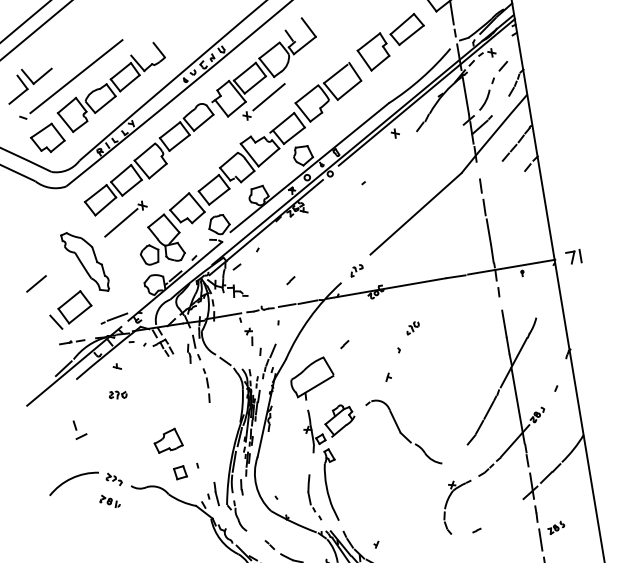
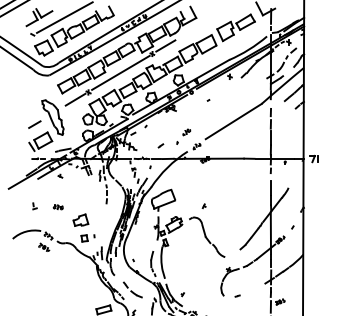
line: (194, 159) -> (120, 72), added
line: (35, 283) -> (34, 124), moved
part: (408, 336) -> (183, 136), moved
part: (343, 343) -> (183, 184), removed
part: (116, 395) -> (57, 207), moved
part: (79, 429) -> (34, 206), size x0.62

